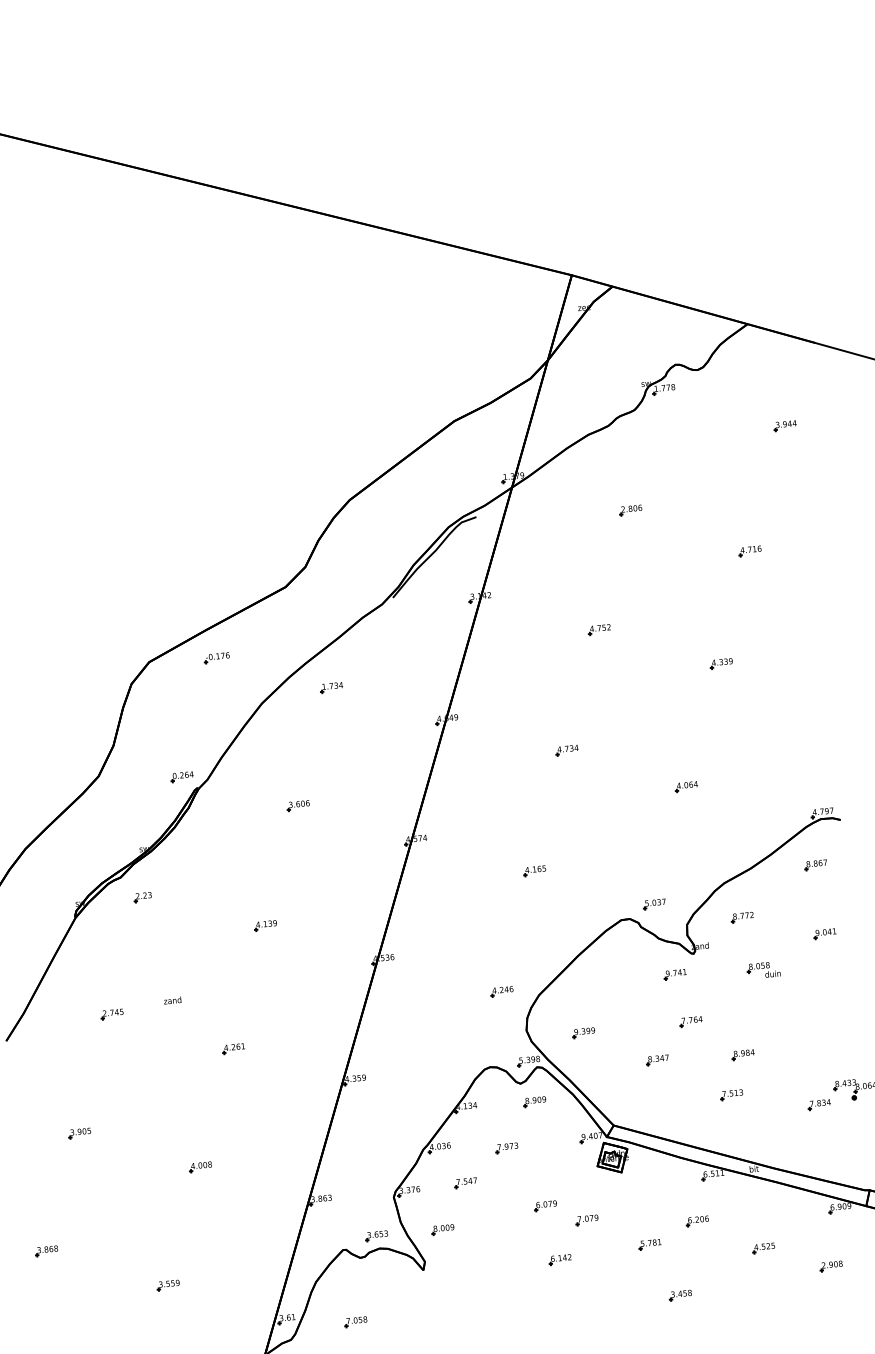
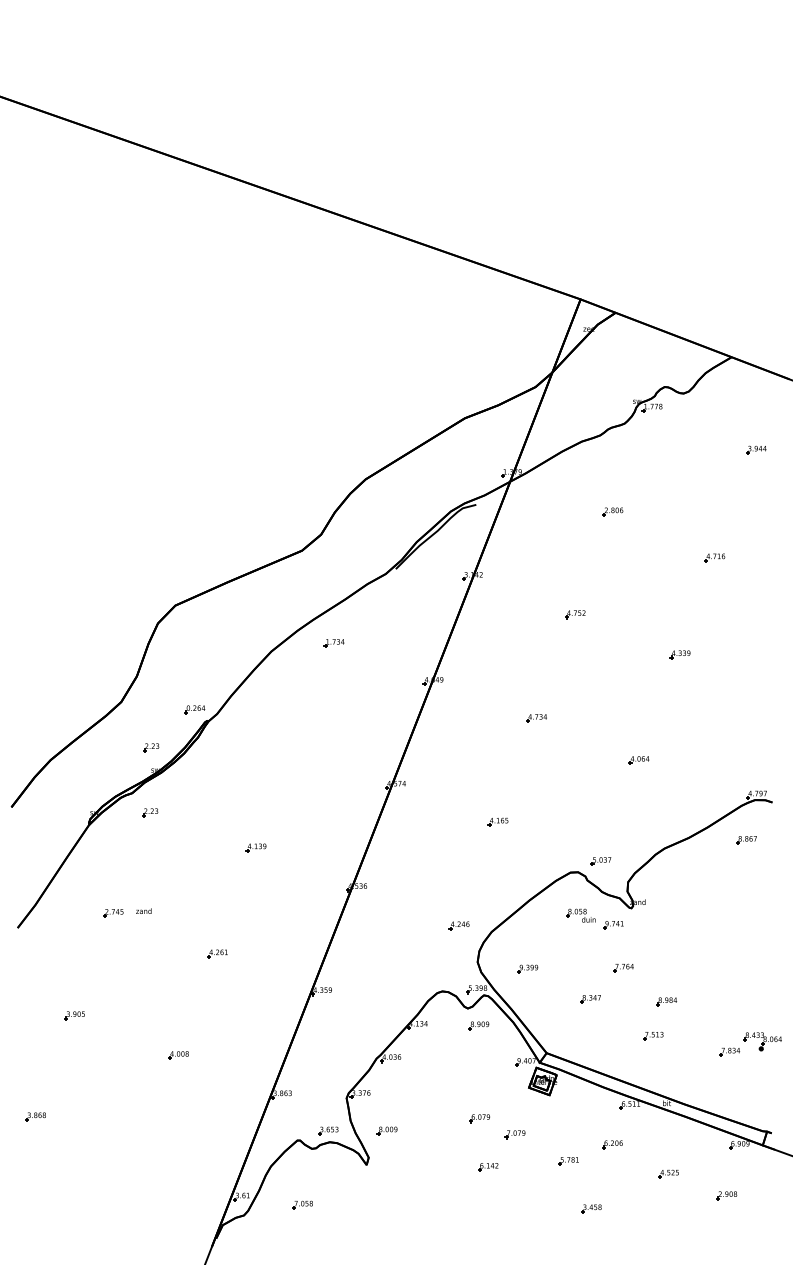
part: (215, 658) -> (234, 607), removed
part: (297, 805) -> (294, 744), removed
part: (137, 824) -> (151, 747), added
part: (742, 917) -> (677, 880), removed
part: (824, 933) -> (748, 901), removed
part: (763, 970) -> (580, 915), moved
text: (172, 999) -> (143, 910), moved
part: (506, 1148) -> (450, 1064), removed
part: (465, 1182) -> (411, 1091), removed
part: (168, 1285) -> (140, 1157), removed

